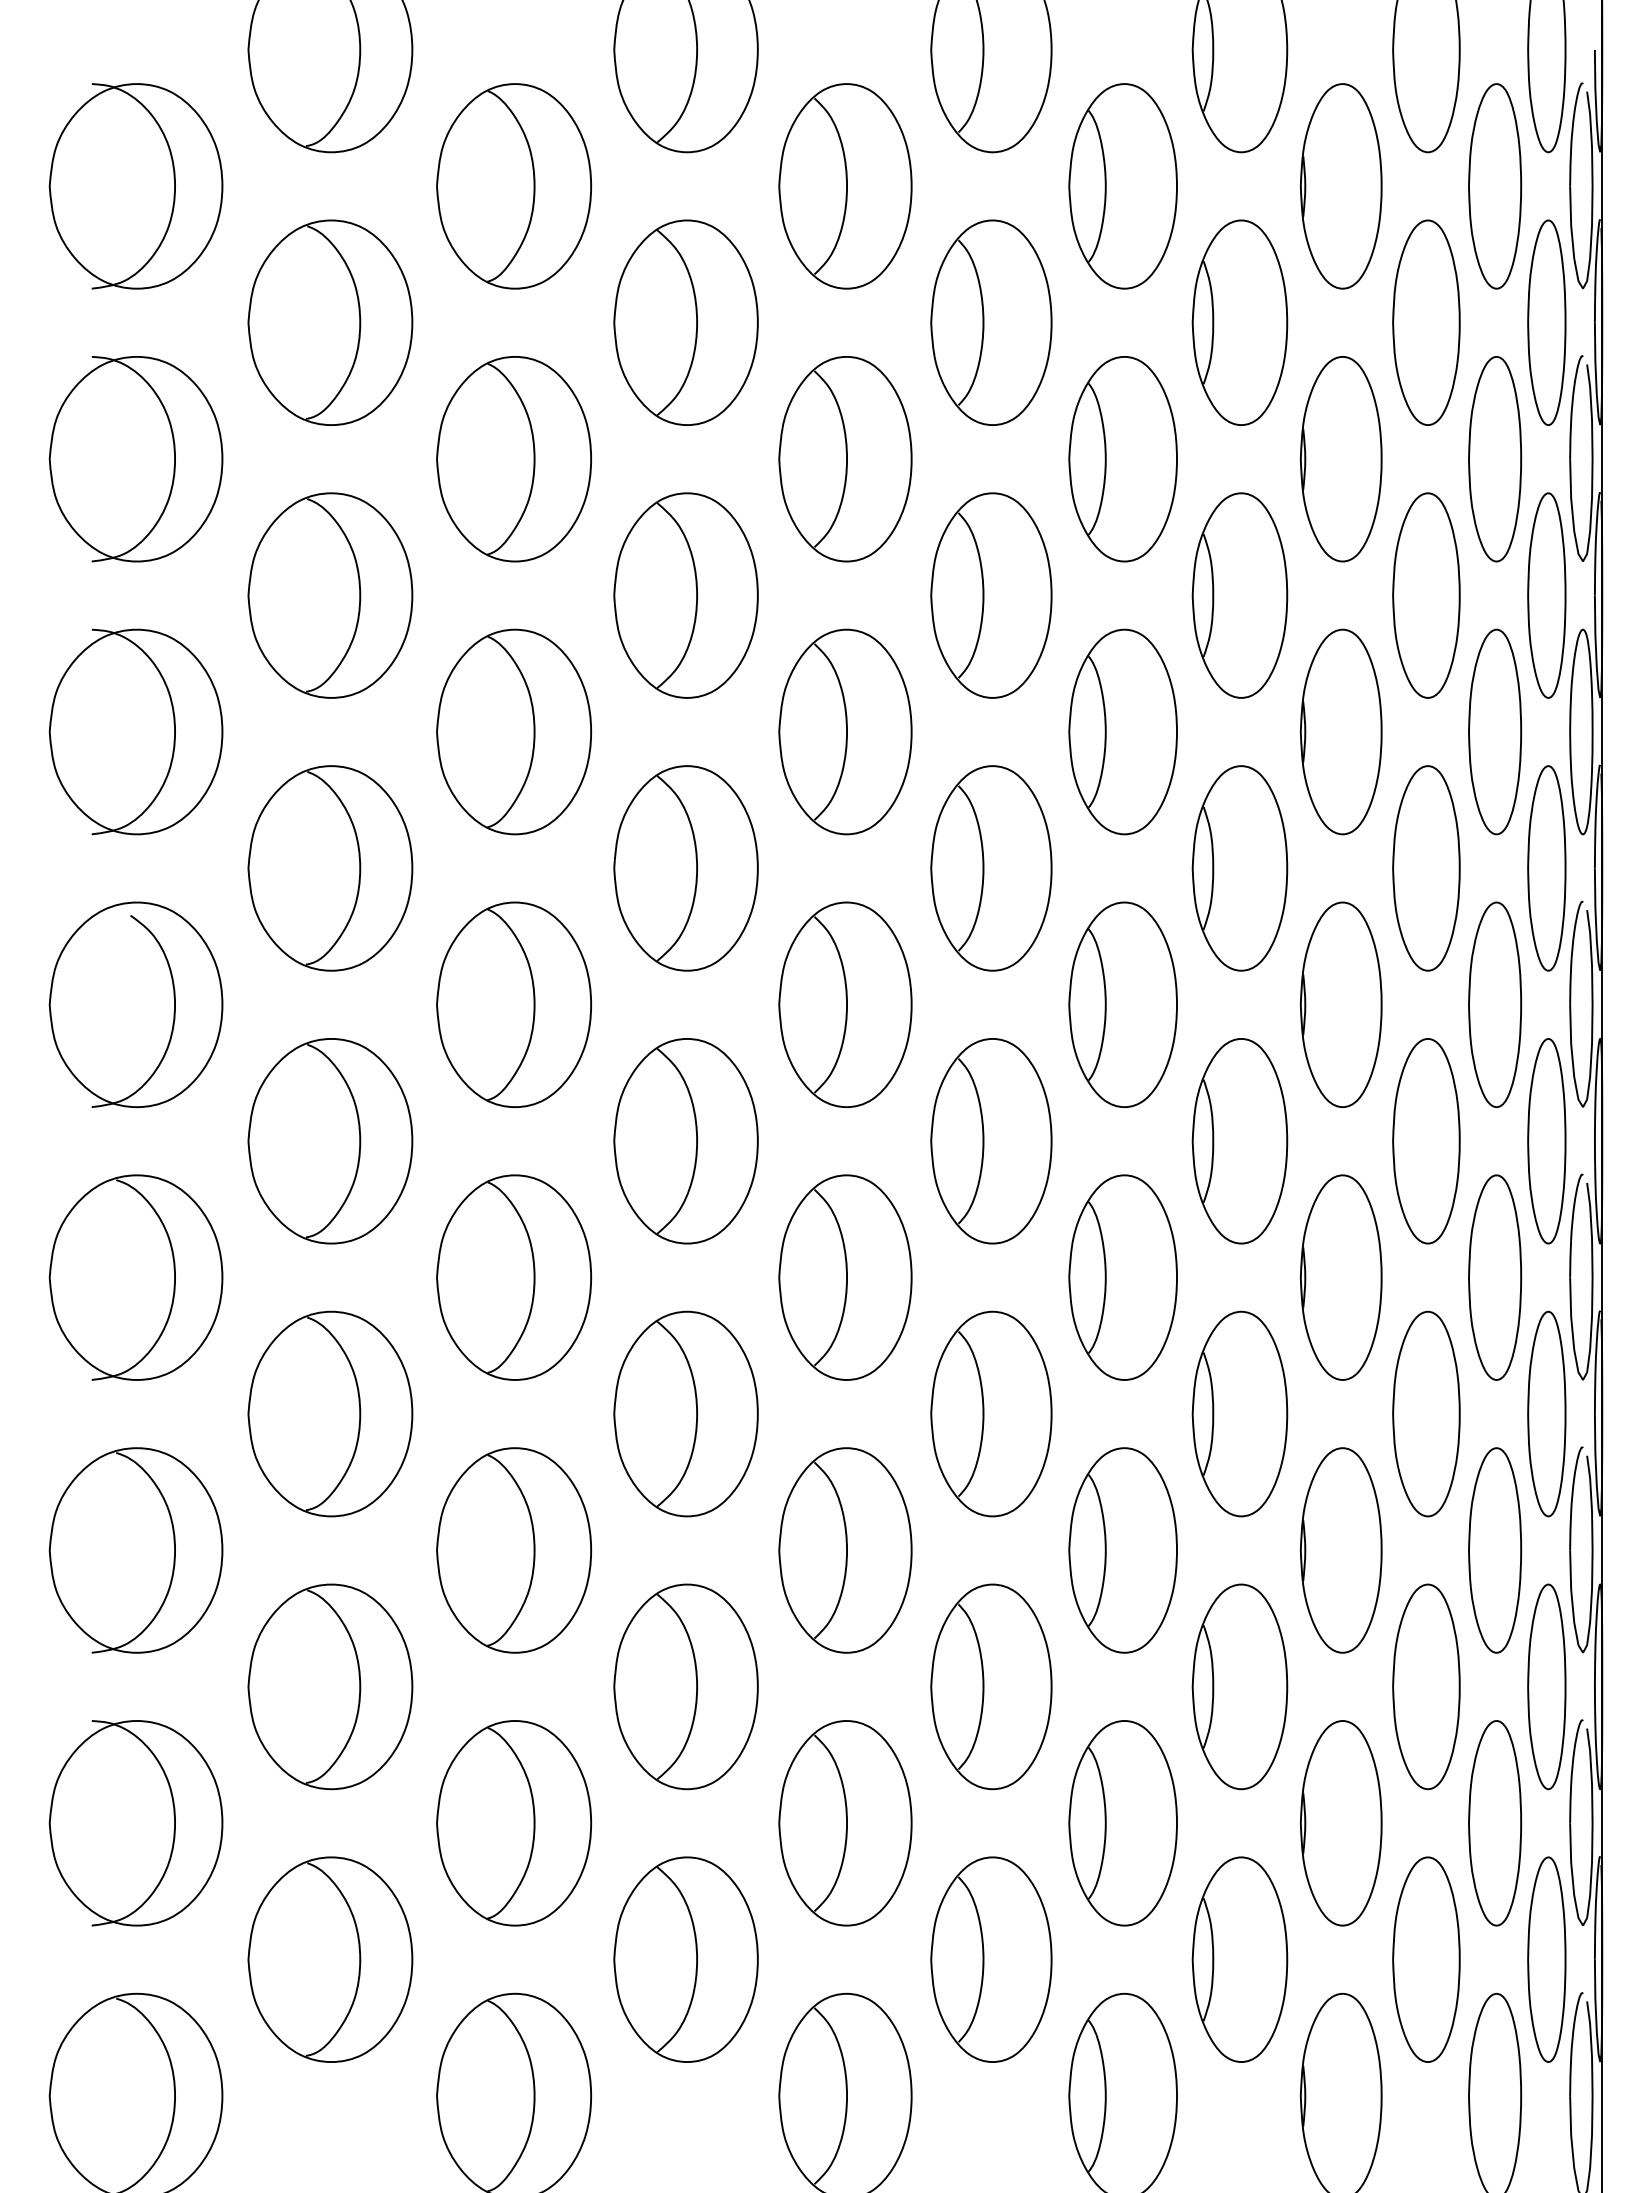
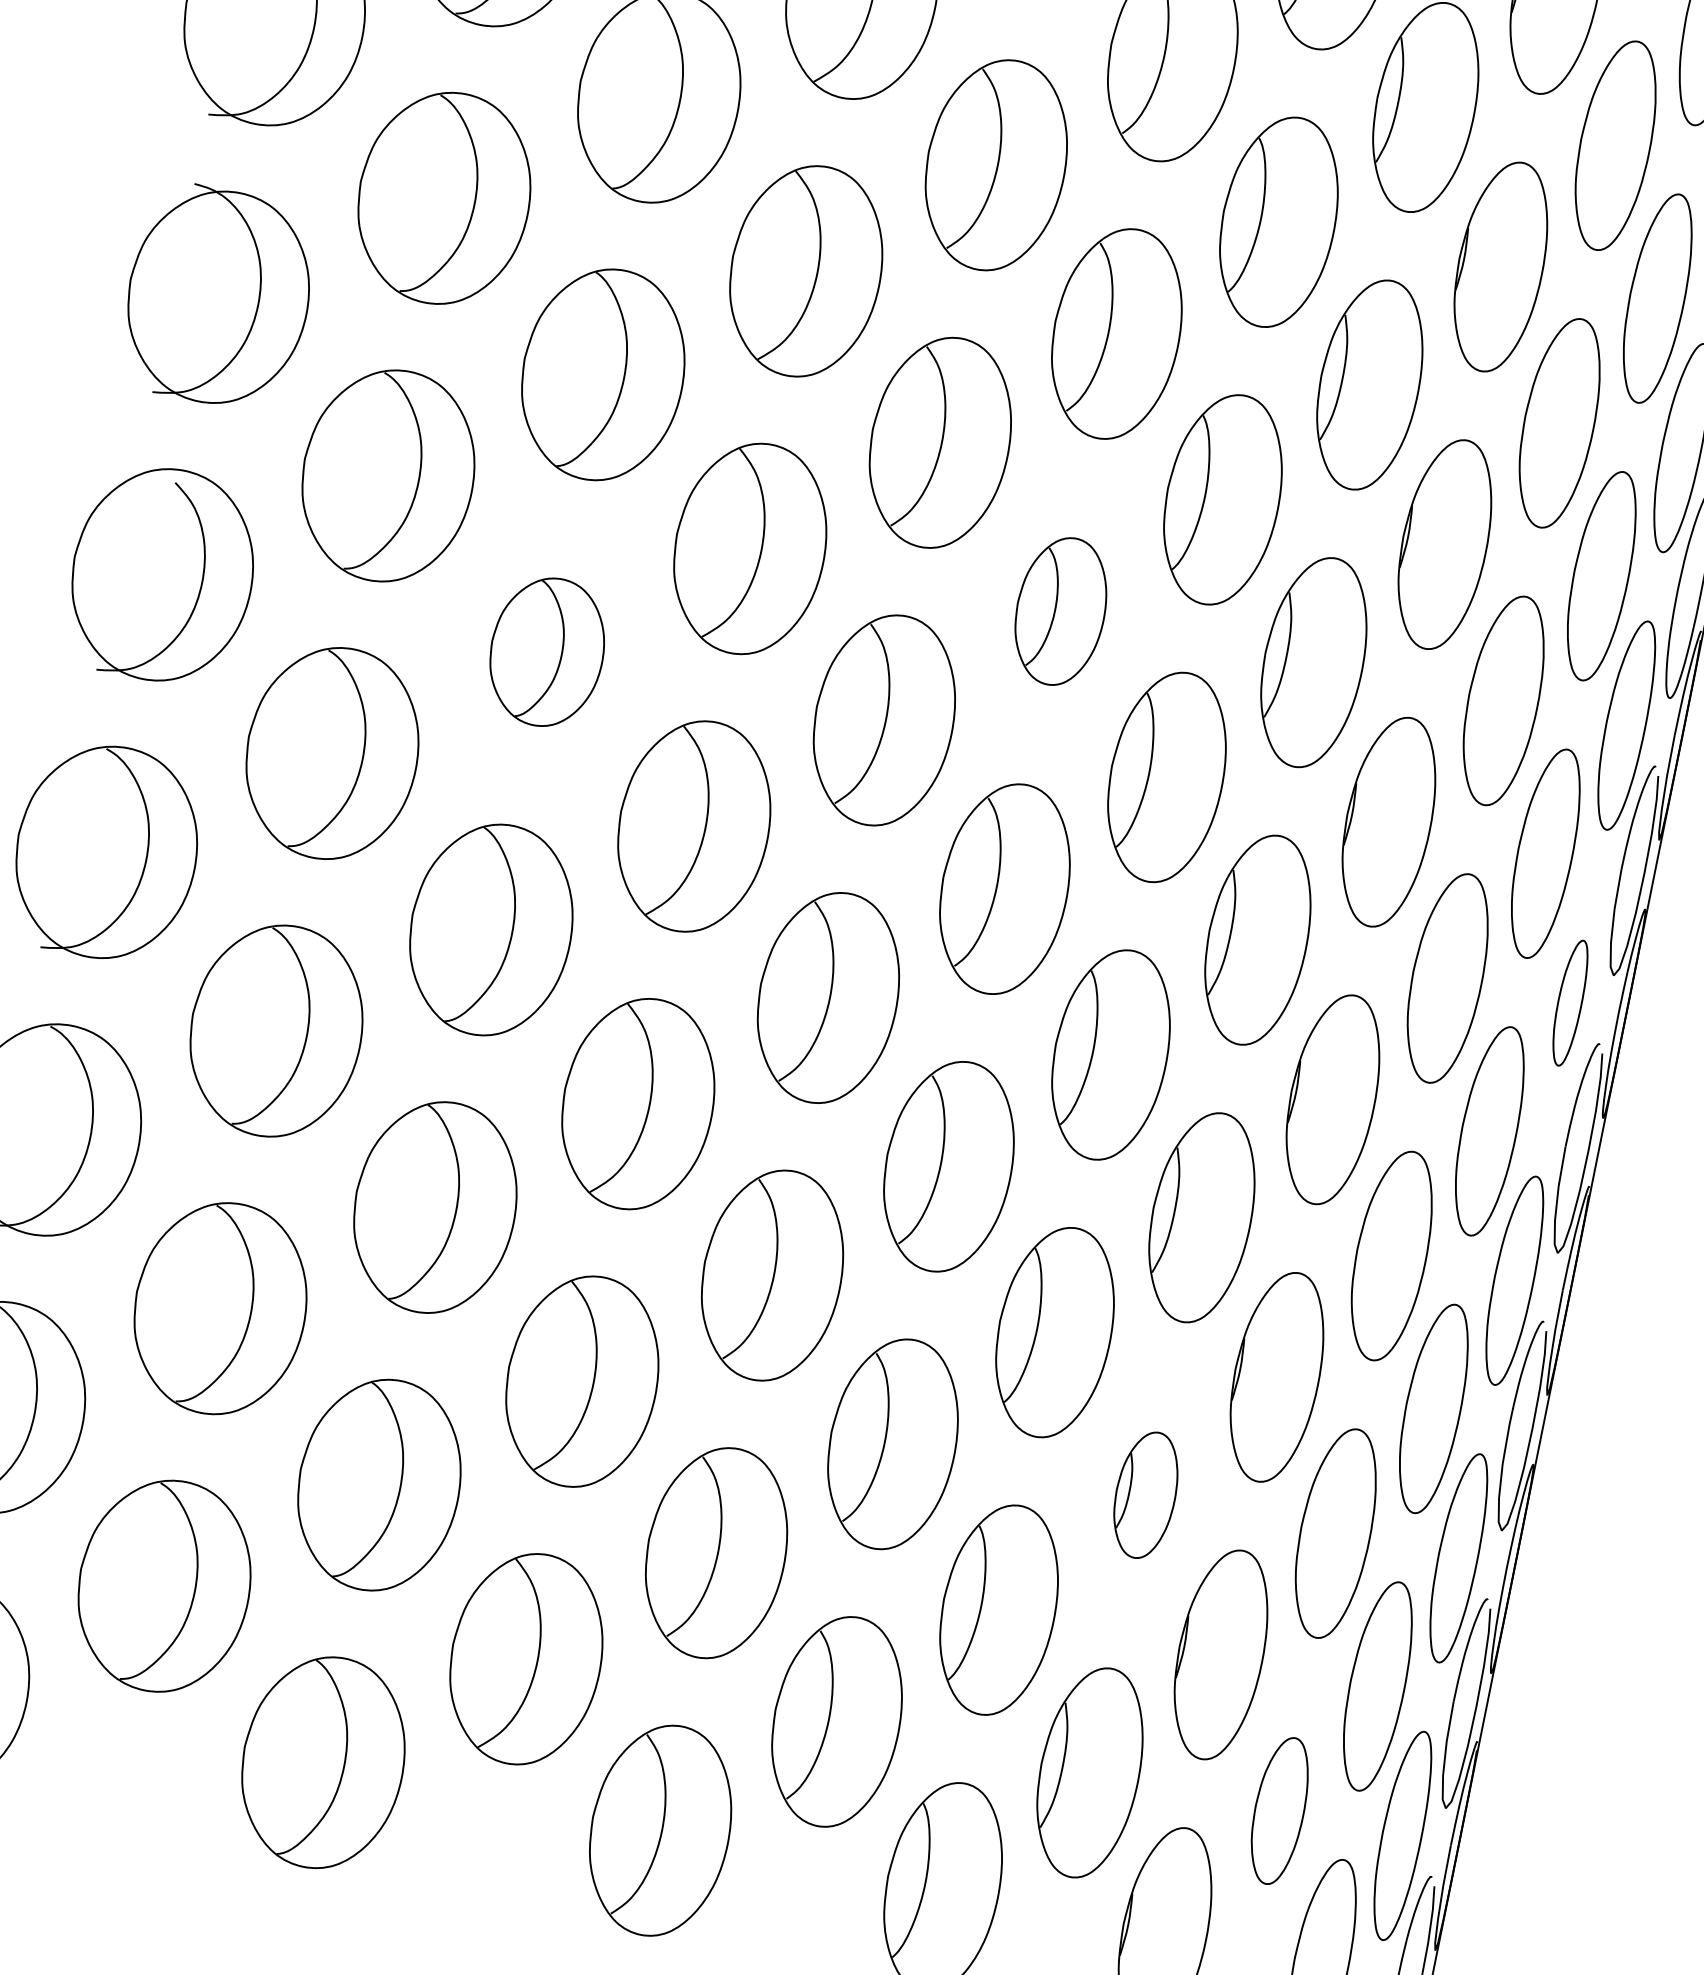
part: (991, 868) -> (1060, 611), size x0.7
part: (513, 1004) -> (546, 651), size x0.7
part: (1546, 1141) -> (1569, 1003), size x0.6
part: (1239, 1686) -> (1145, 1494), size x0.6
part: (1426, 1959) -> (1279, 1810), size x0.7

